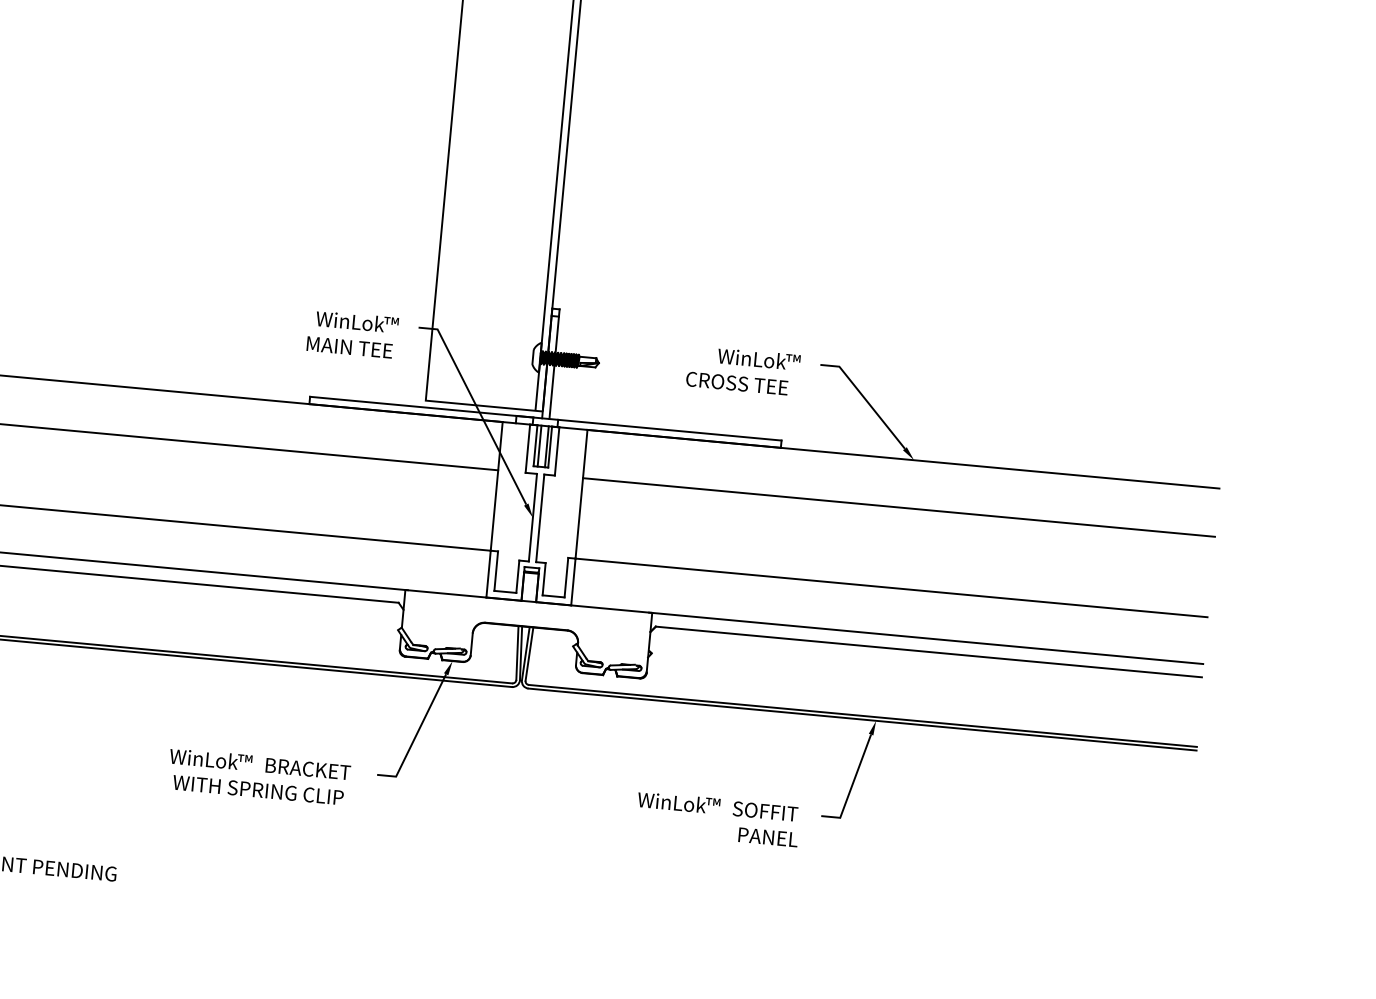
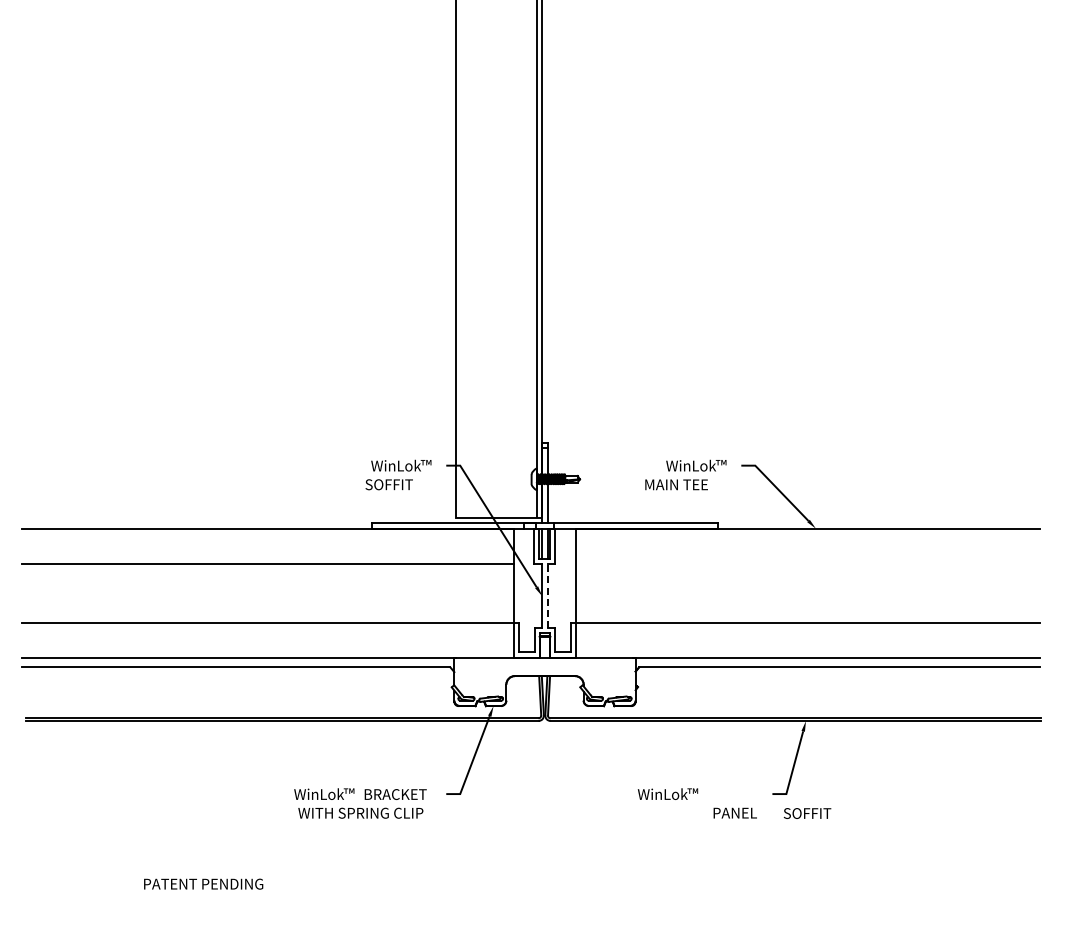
text: (348, 347) -> (396, 484), MAIN TEE -> SOFFIT
text: (736, 383) -> (681, 484), CROSS TEE -> MAIN TEE
line: (899, 508) -> (808, 564), removed
line: (540, 517) -> (547, 595), solid -> dashed
text: (765, 811) -> (807, 813), moved

